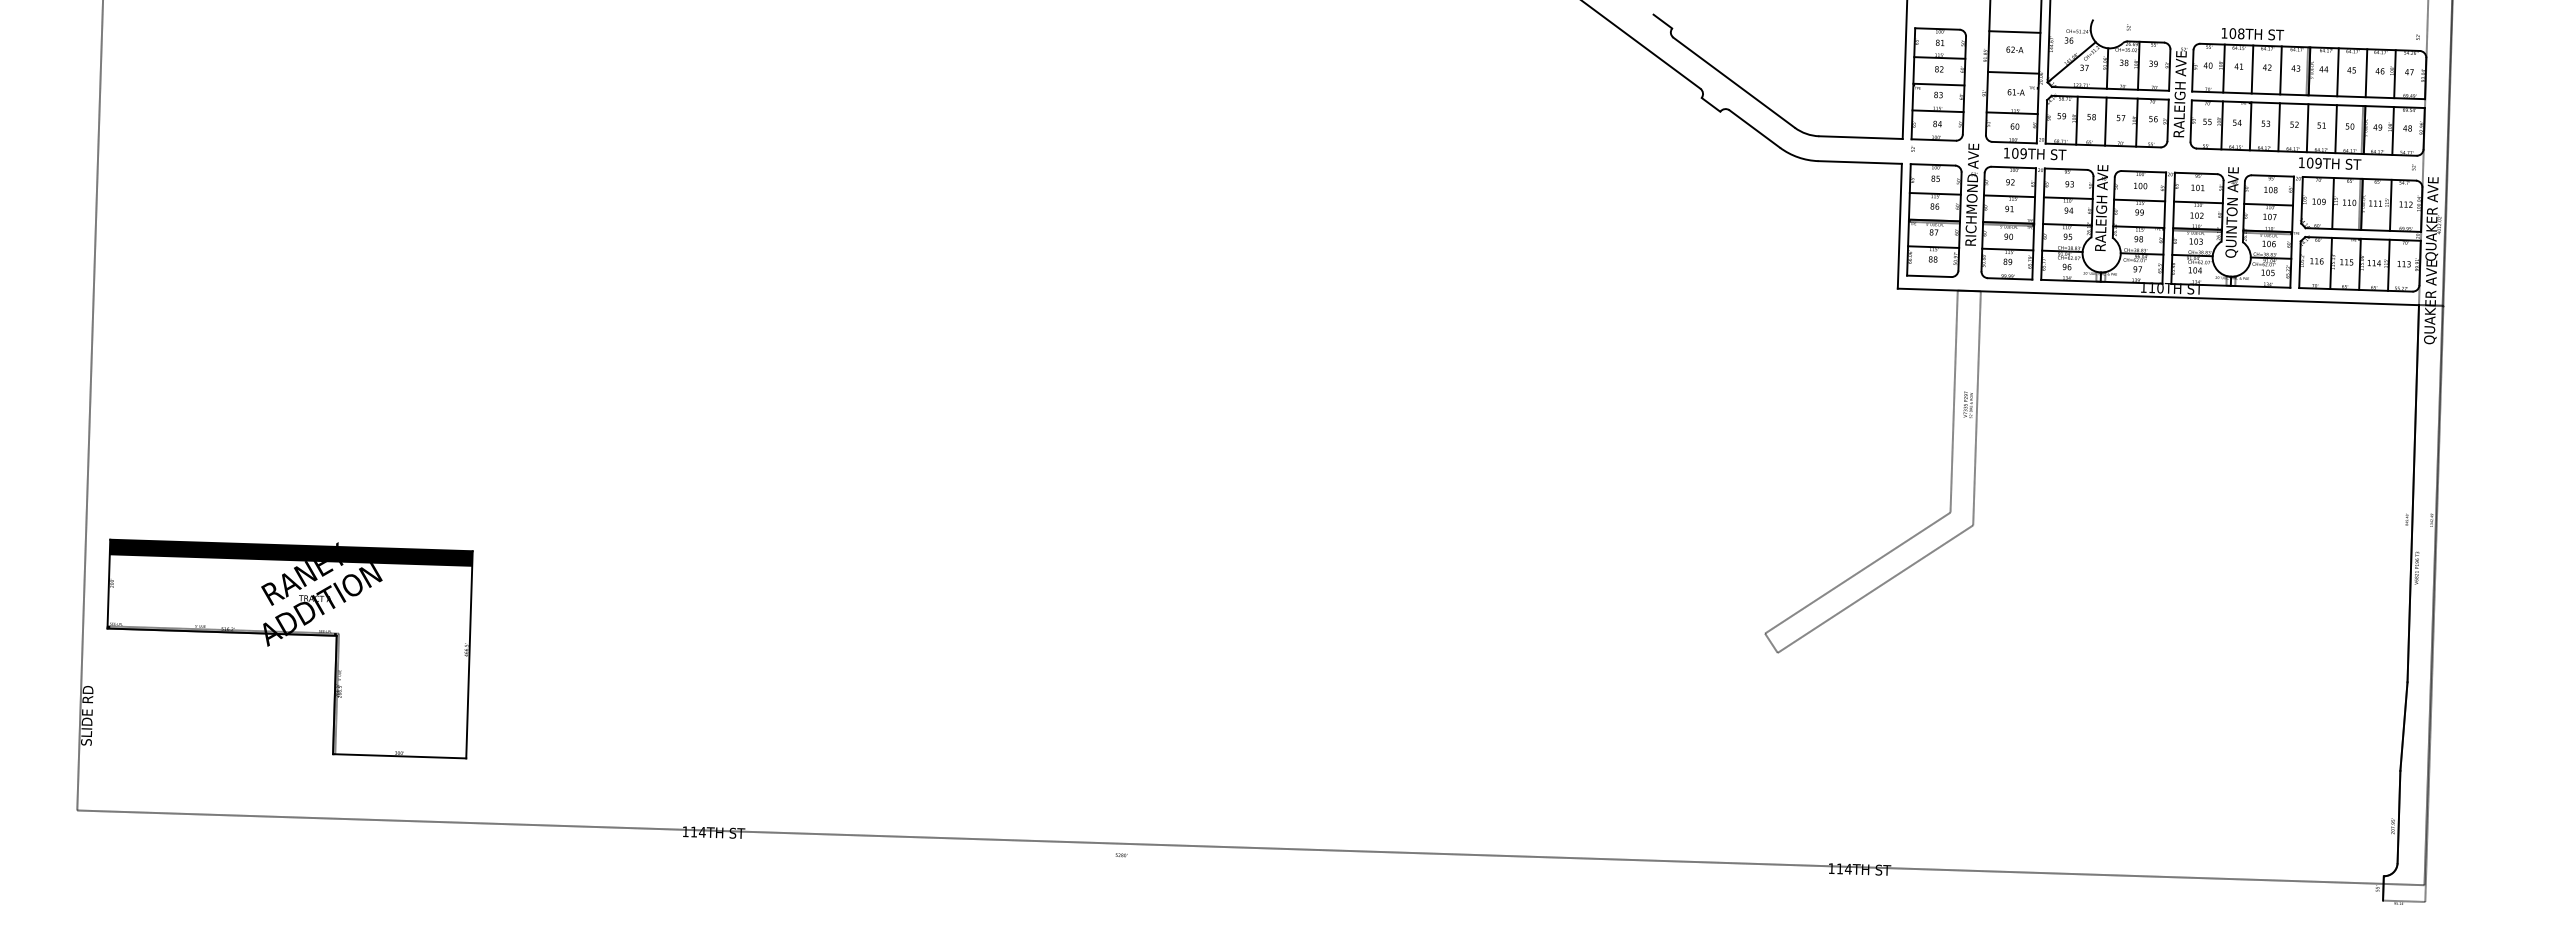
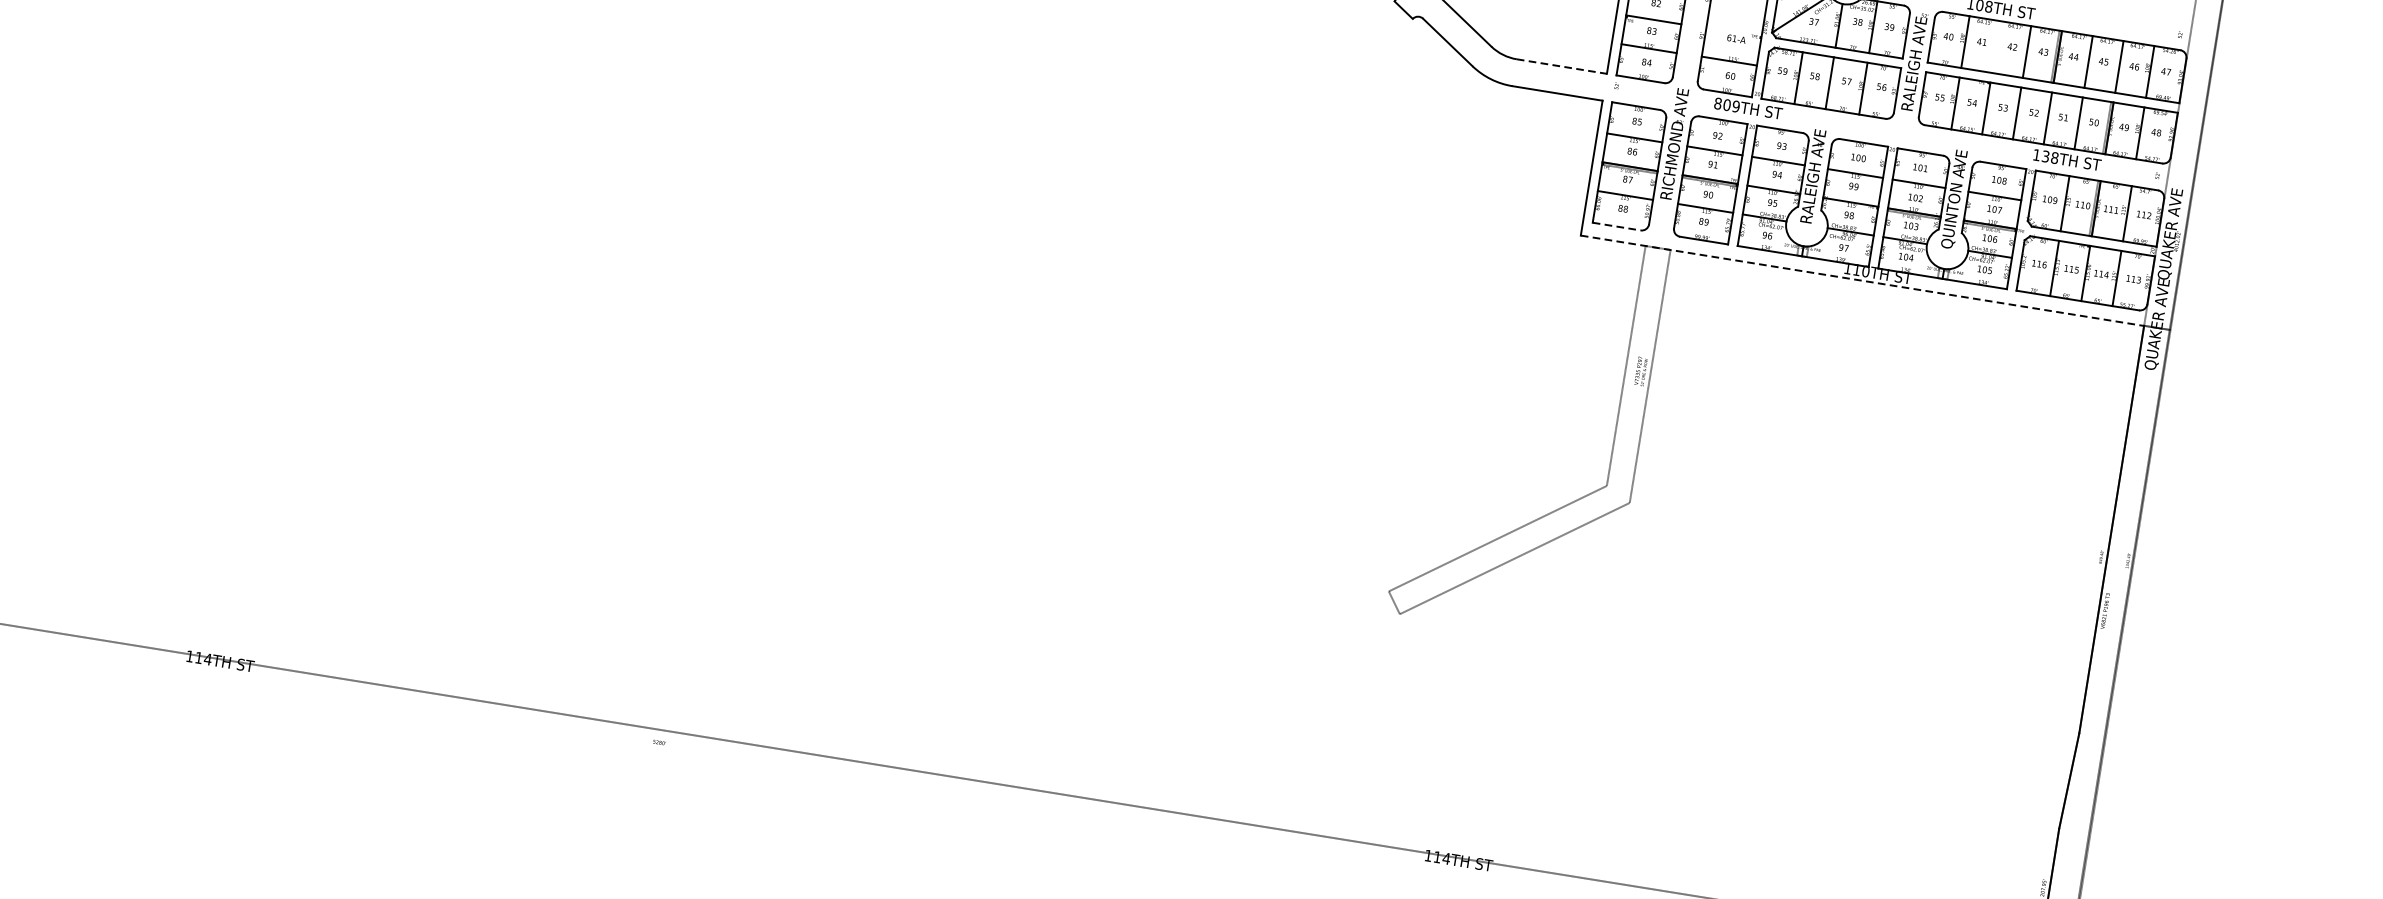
line: (2252, 69) -> (1996, 47), removed
line: (2013, 72) -> (1736, 17), removed
line: (1861, 137) -> (1562, 66), solid -> dashed
text: (2006, 152) -> (1717, 102), 109TH -> 809TH
text: (2314, 162) -> (2050, 156), 109TH -> 138TH
line: (1929, 276) -> (1616, 226), solid -> dashed
line: (2158, 296) -> (1862, 280), solid -> dashed

